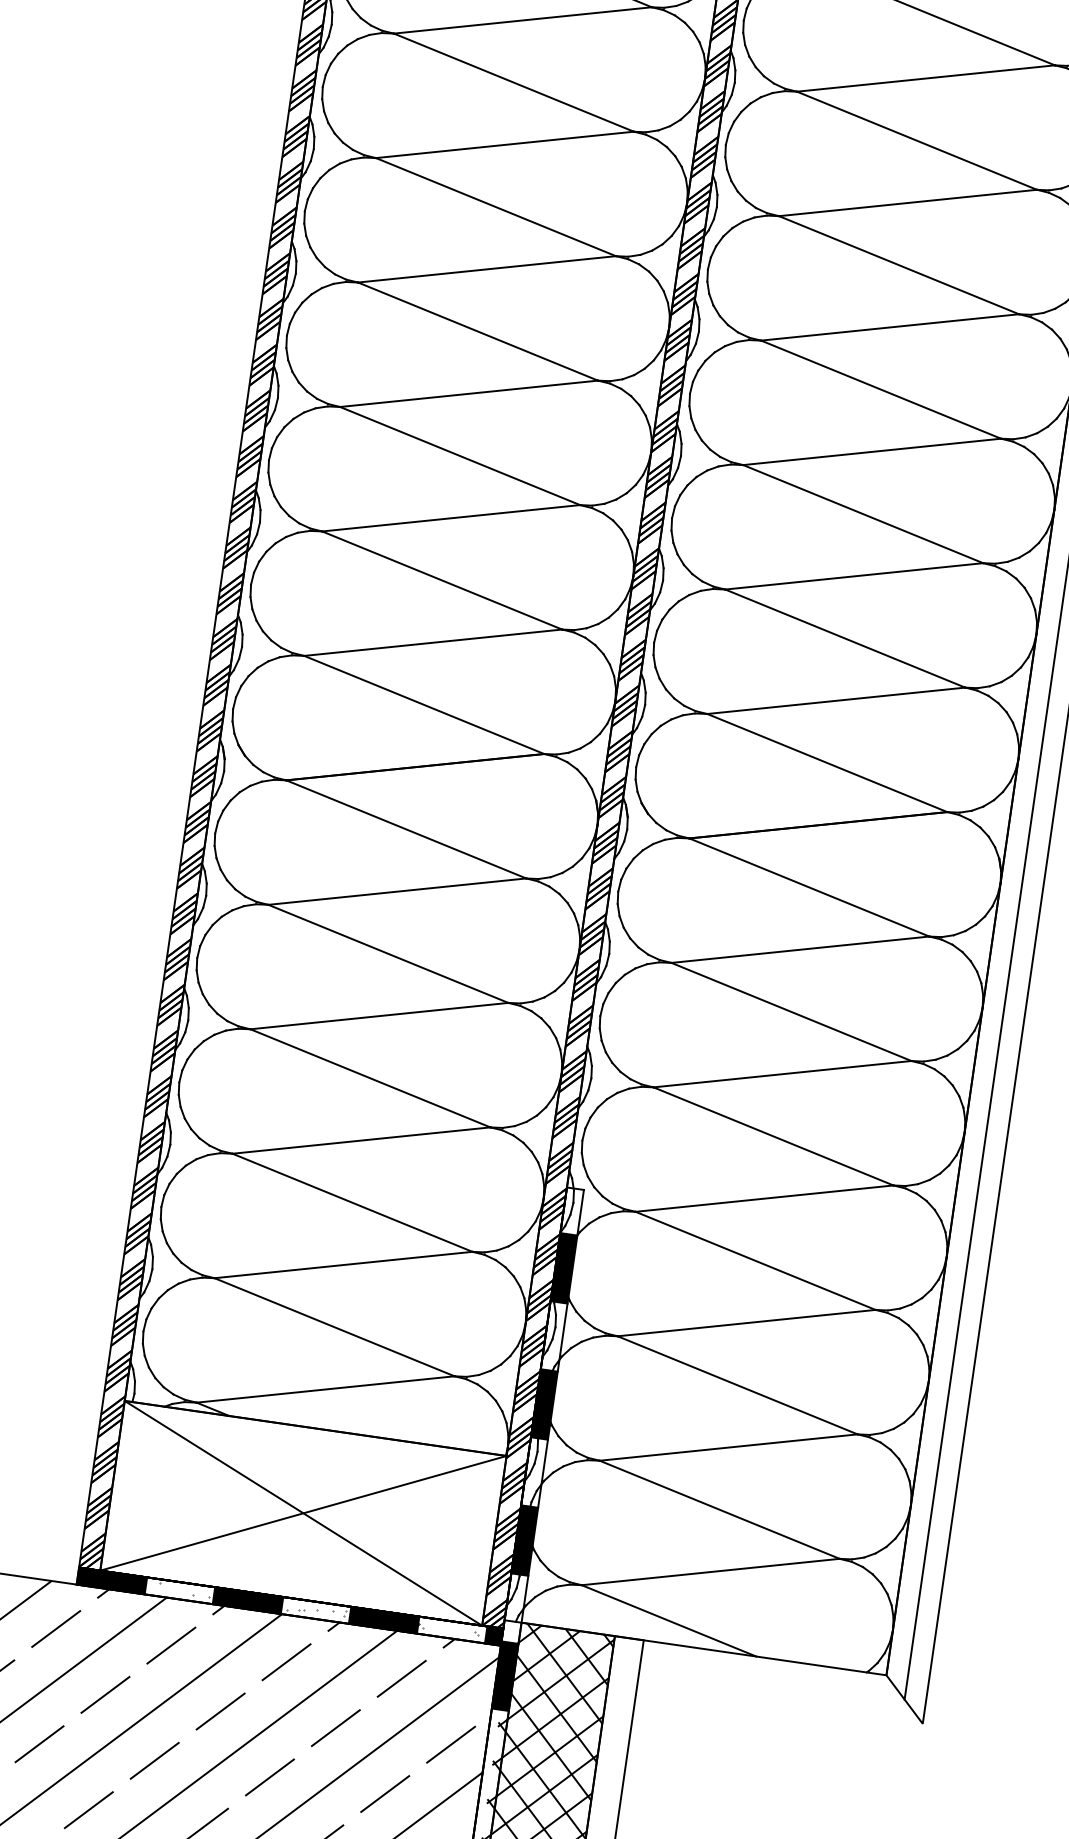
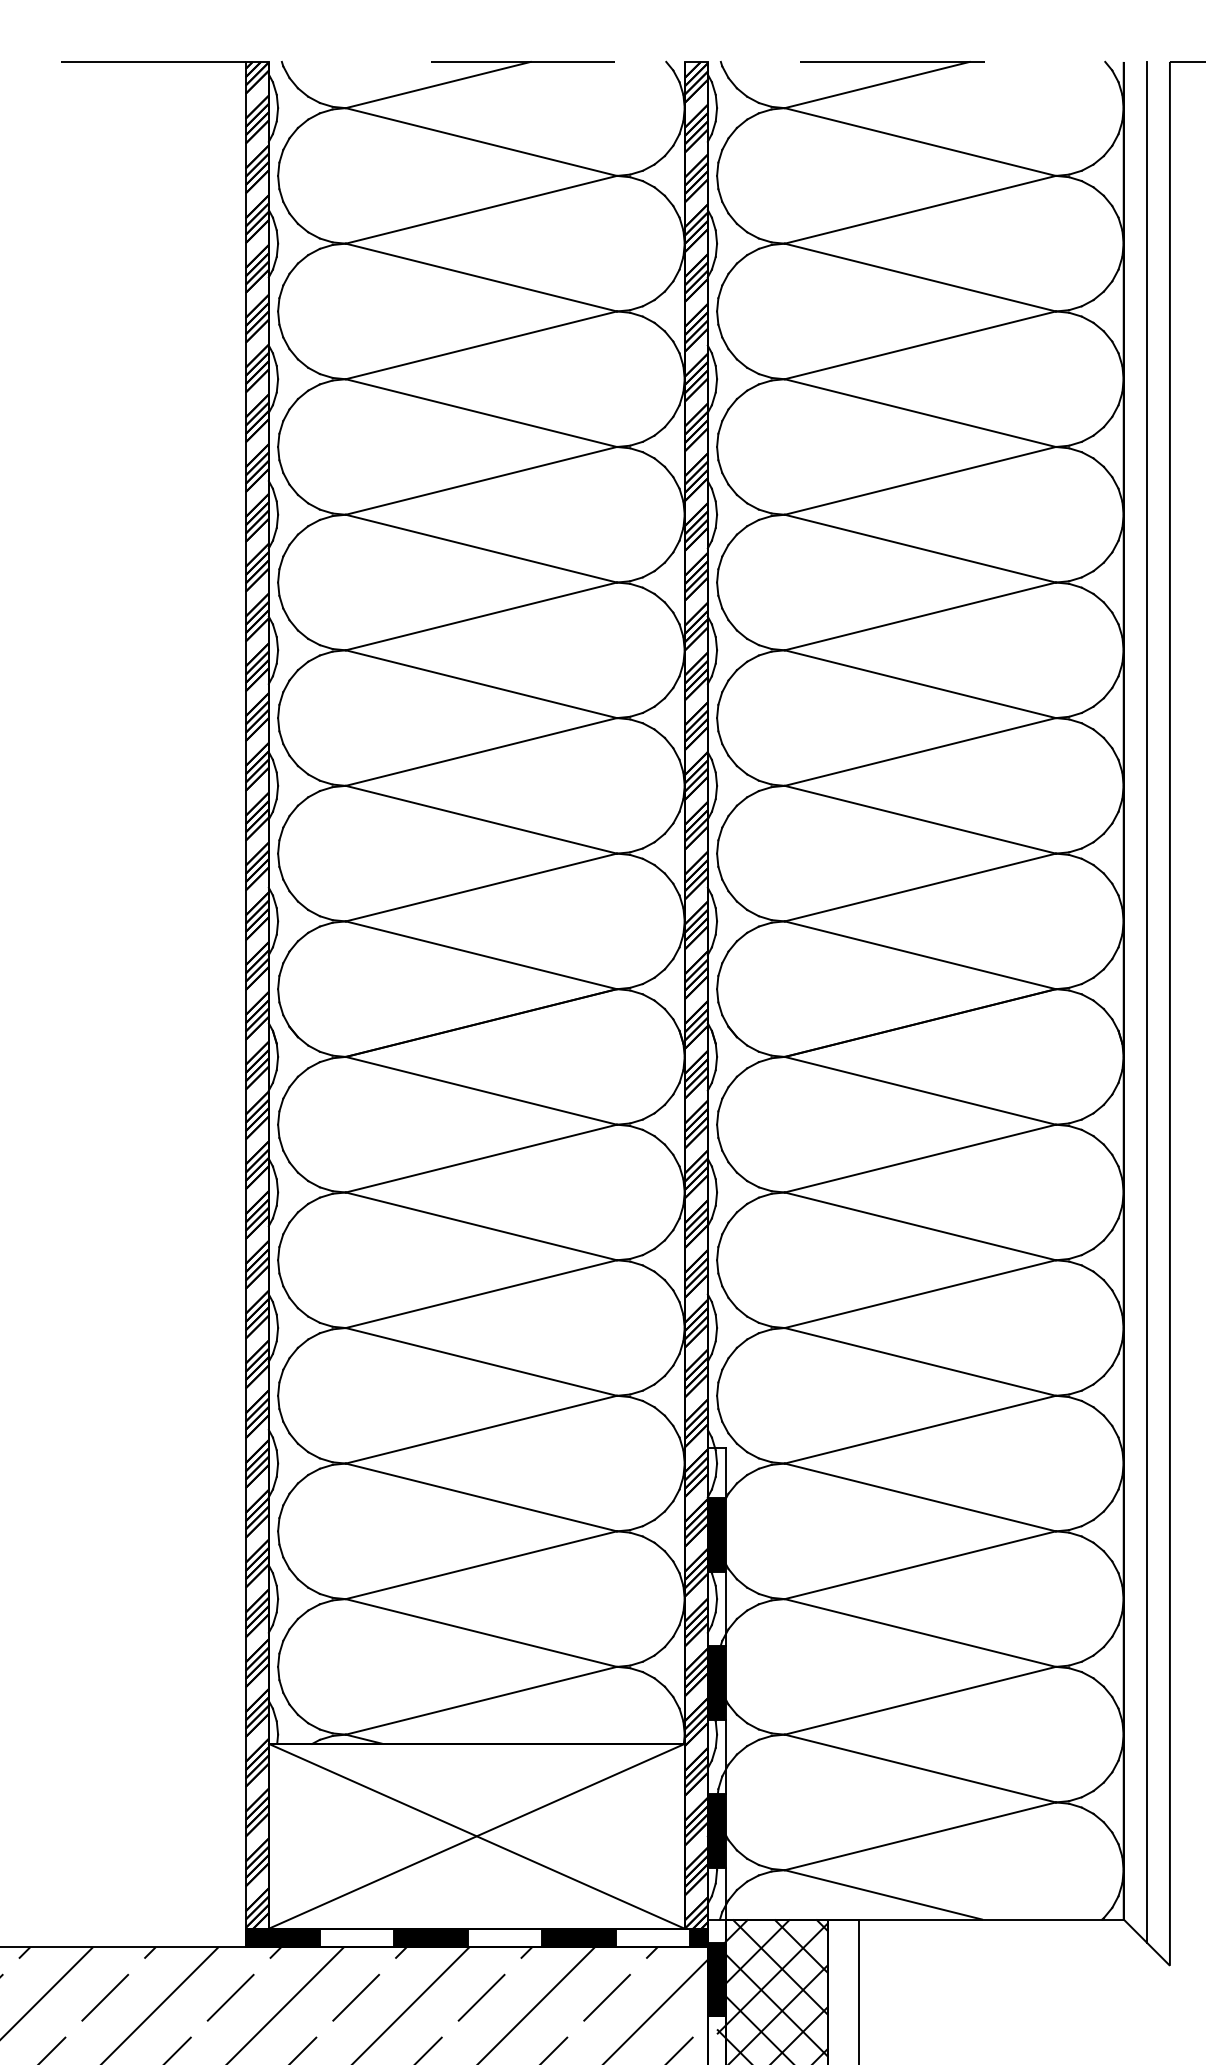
hatch: (278, 1604) -> (464, 1937), removed

